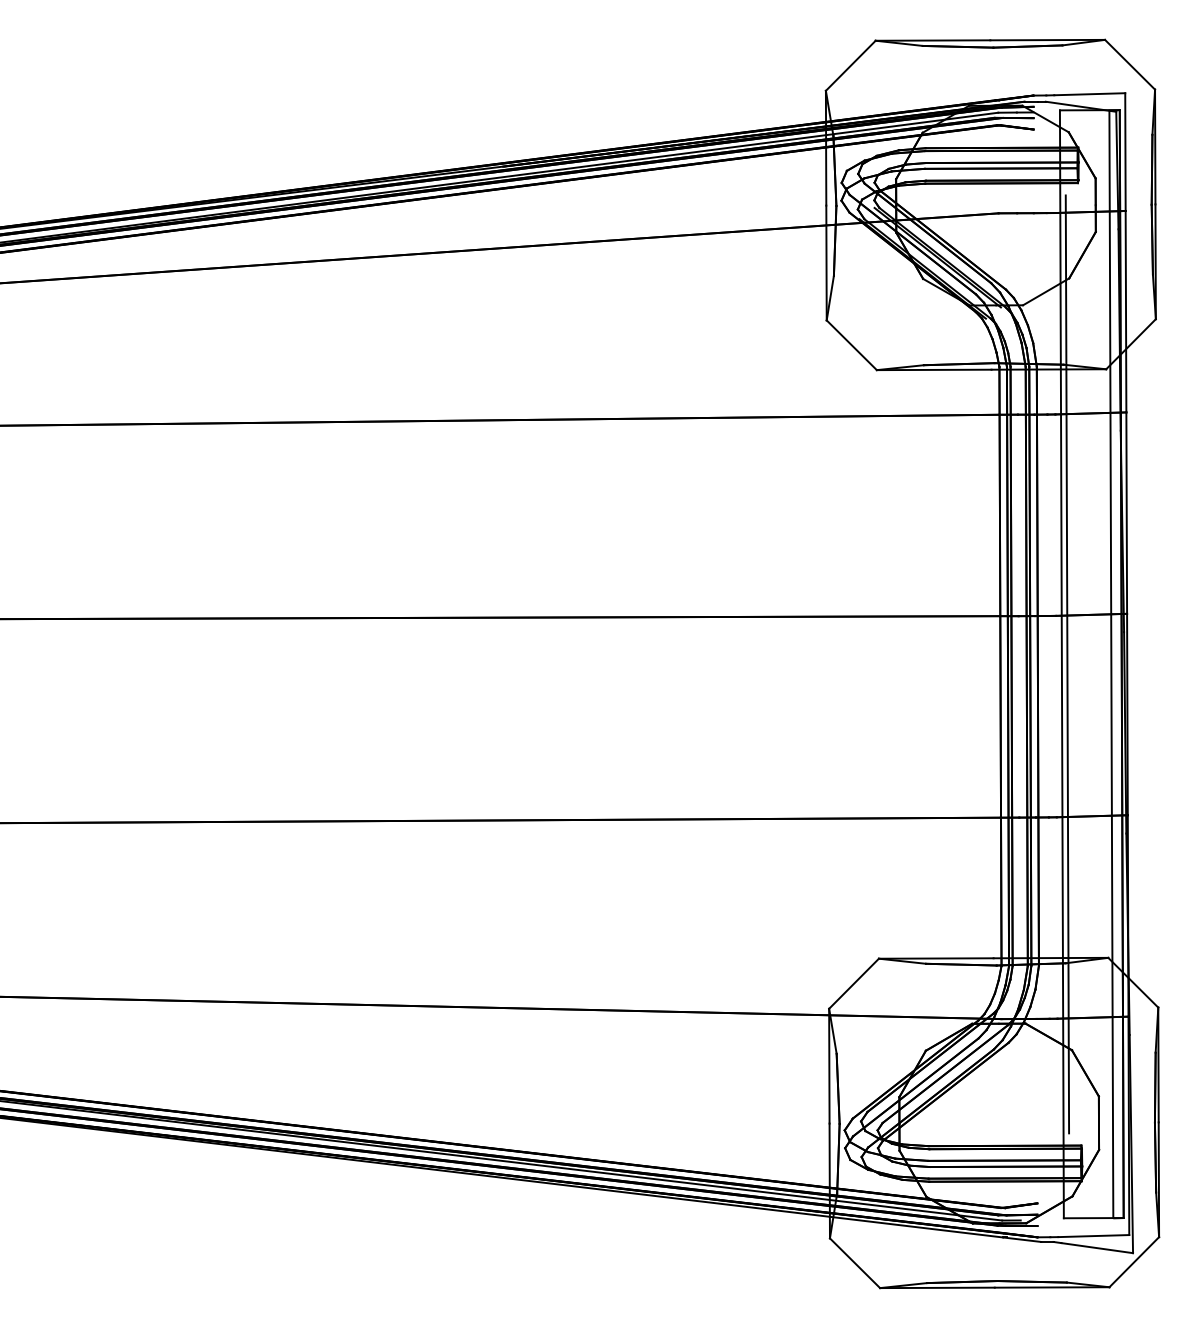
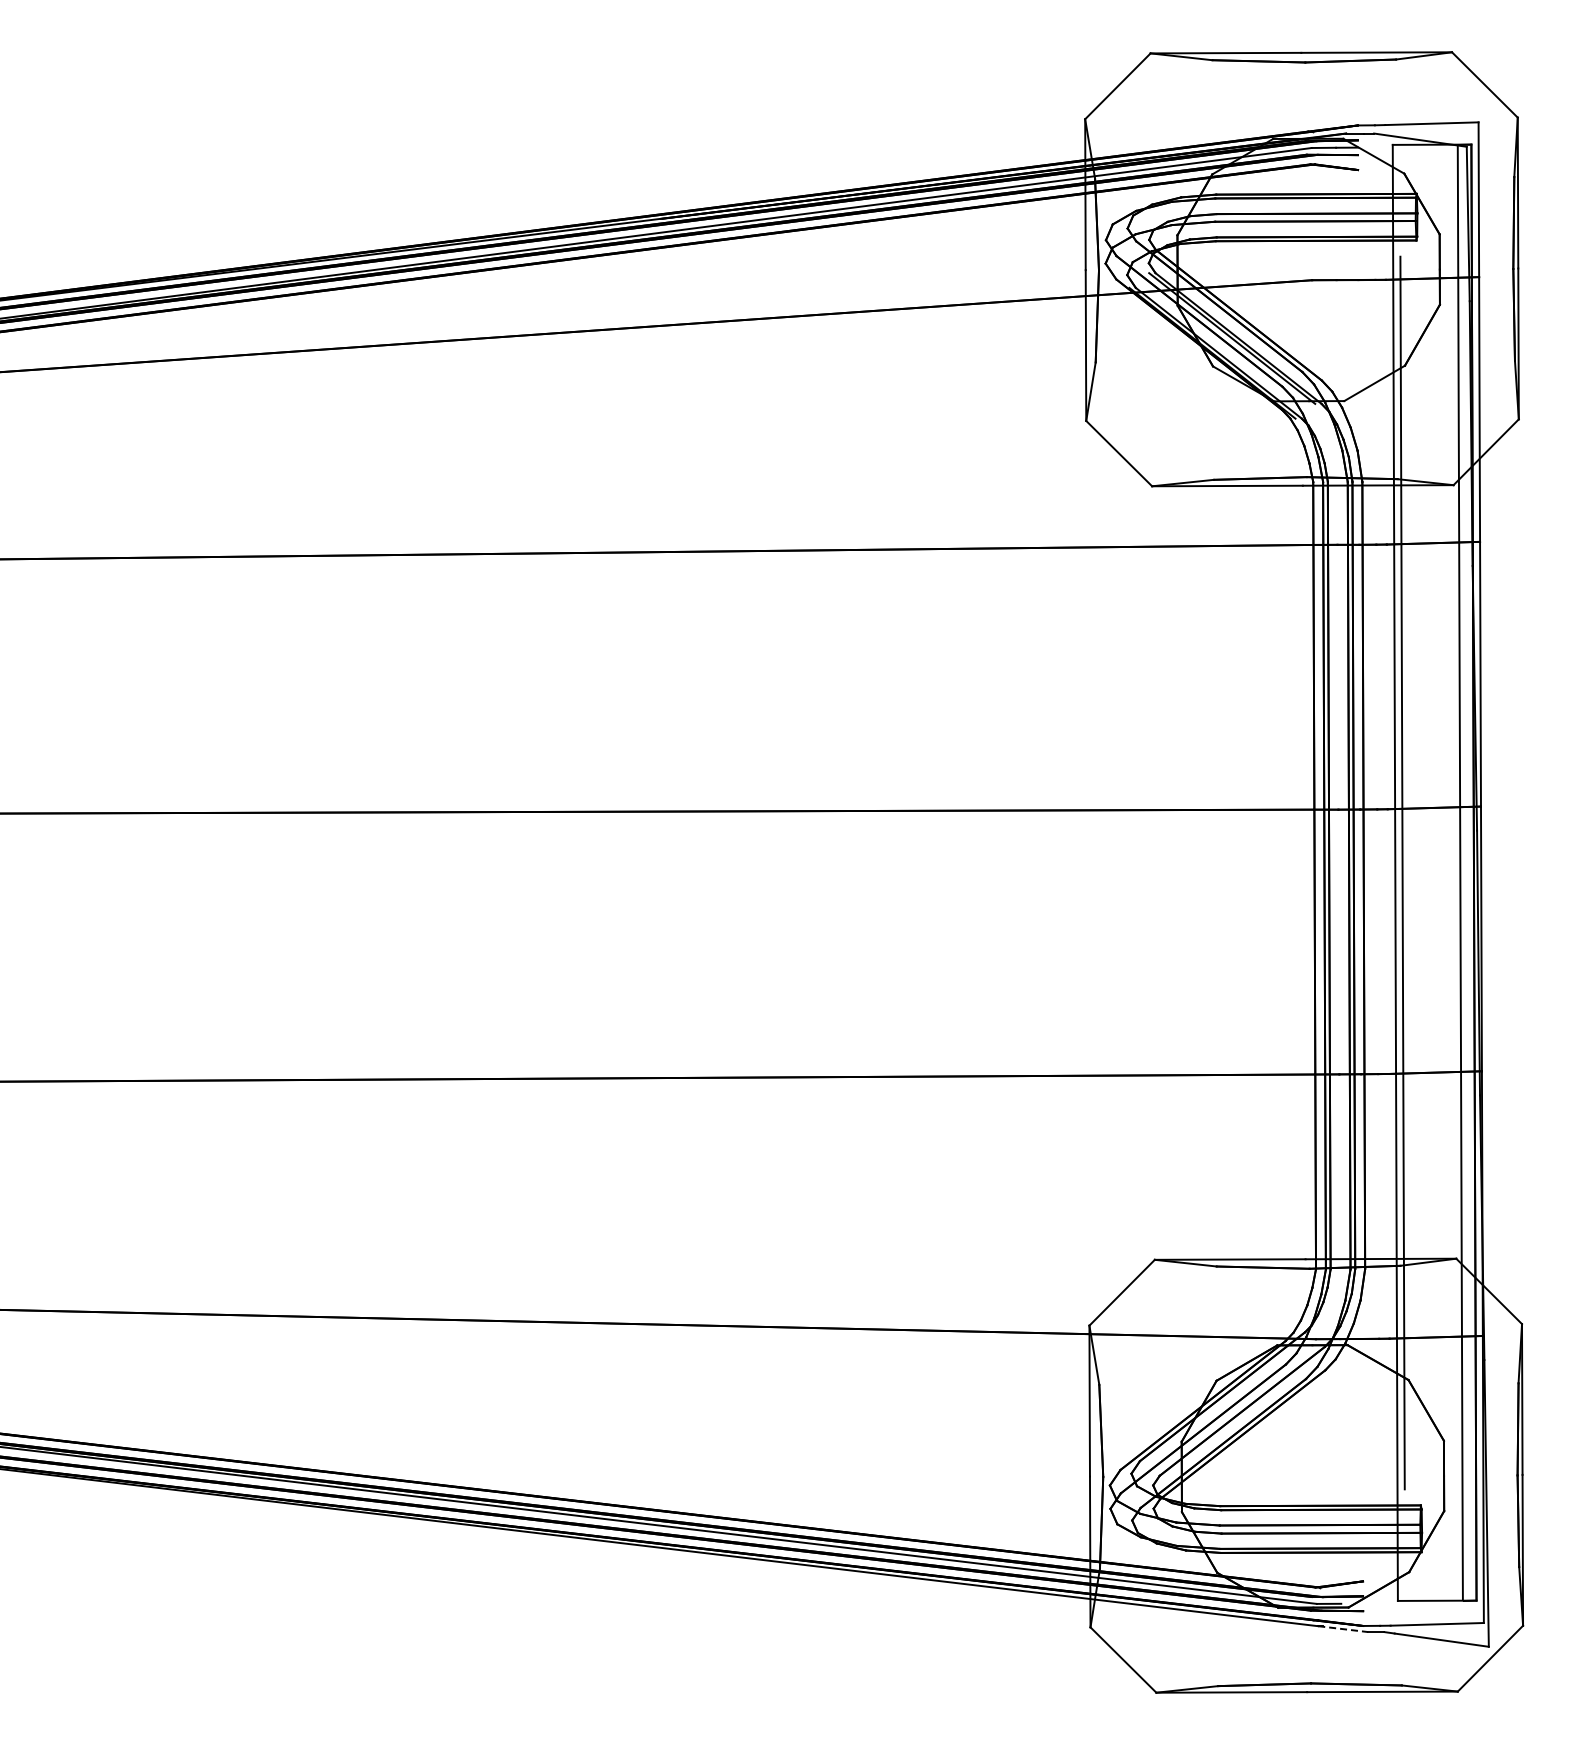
line: (1022, 1240) -> (1343, 1629), solid -> dashed

